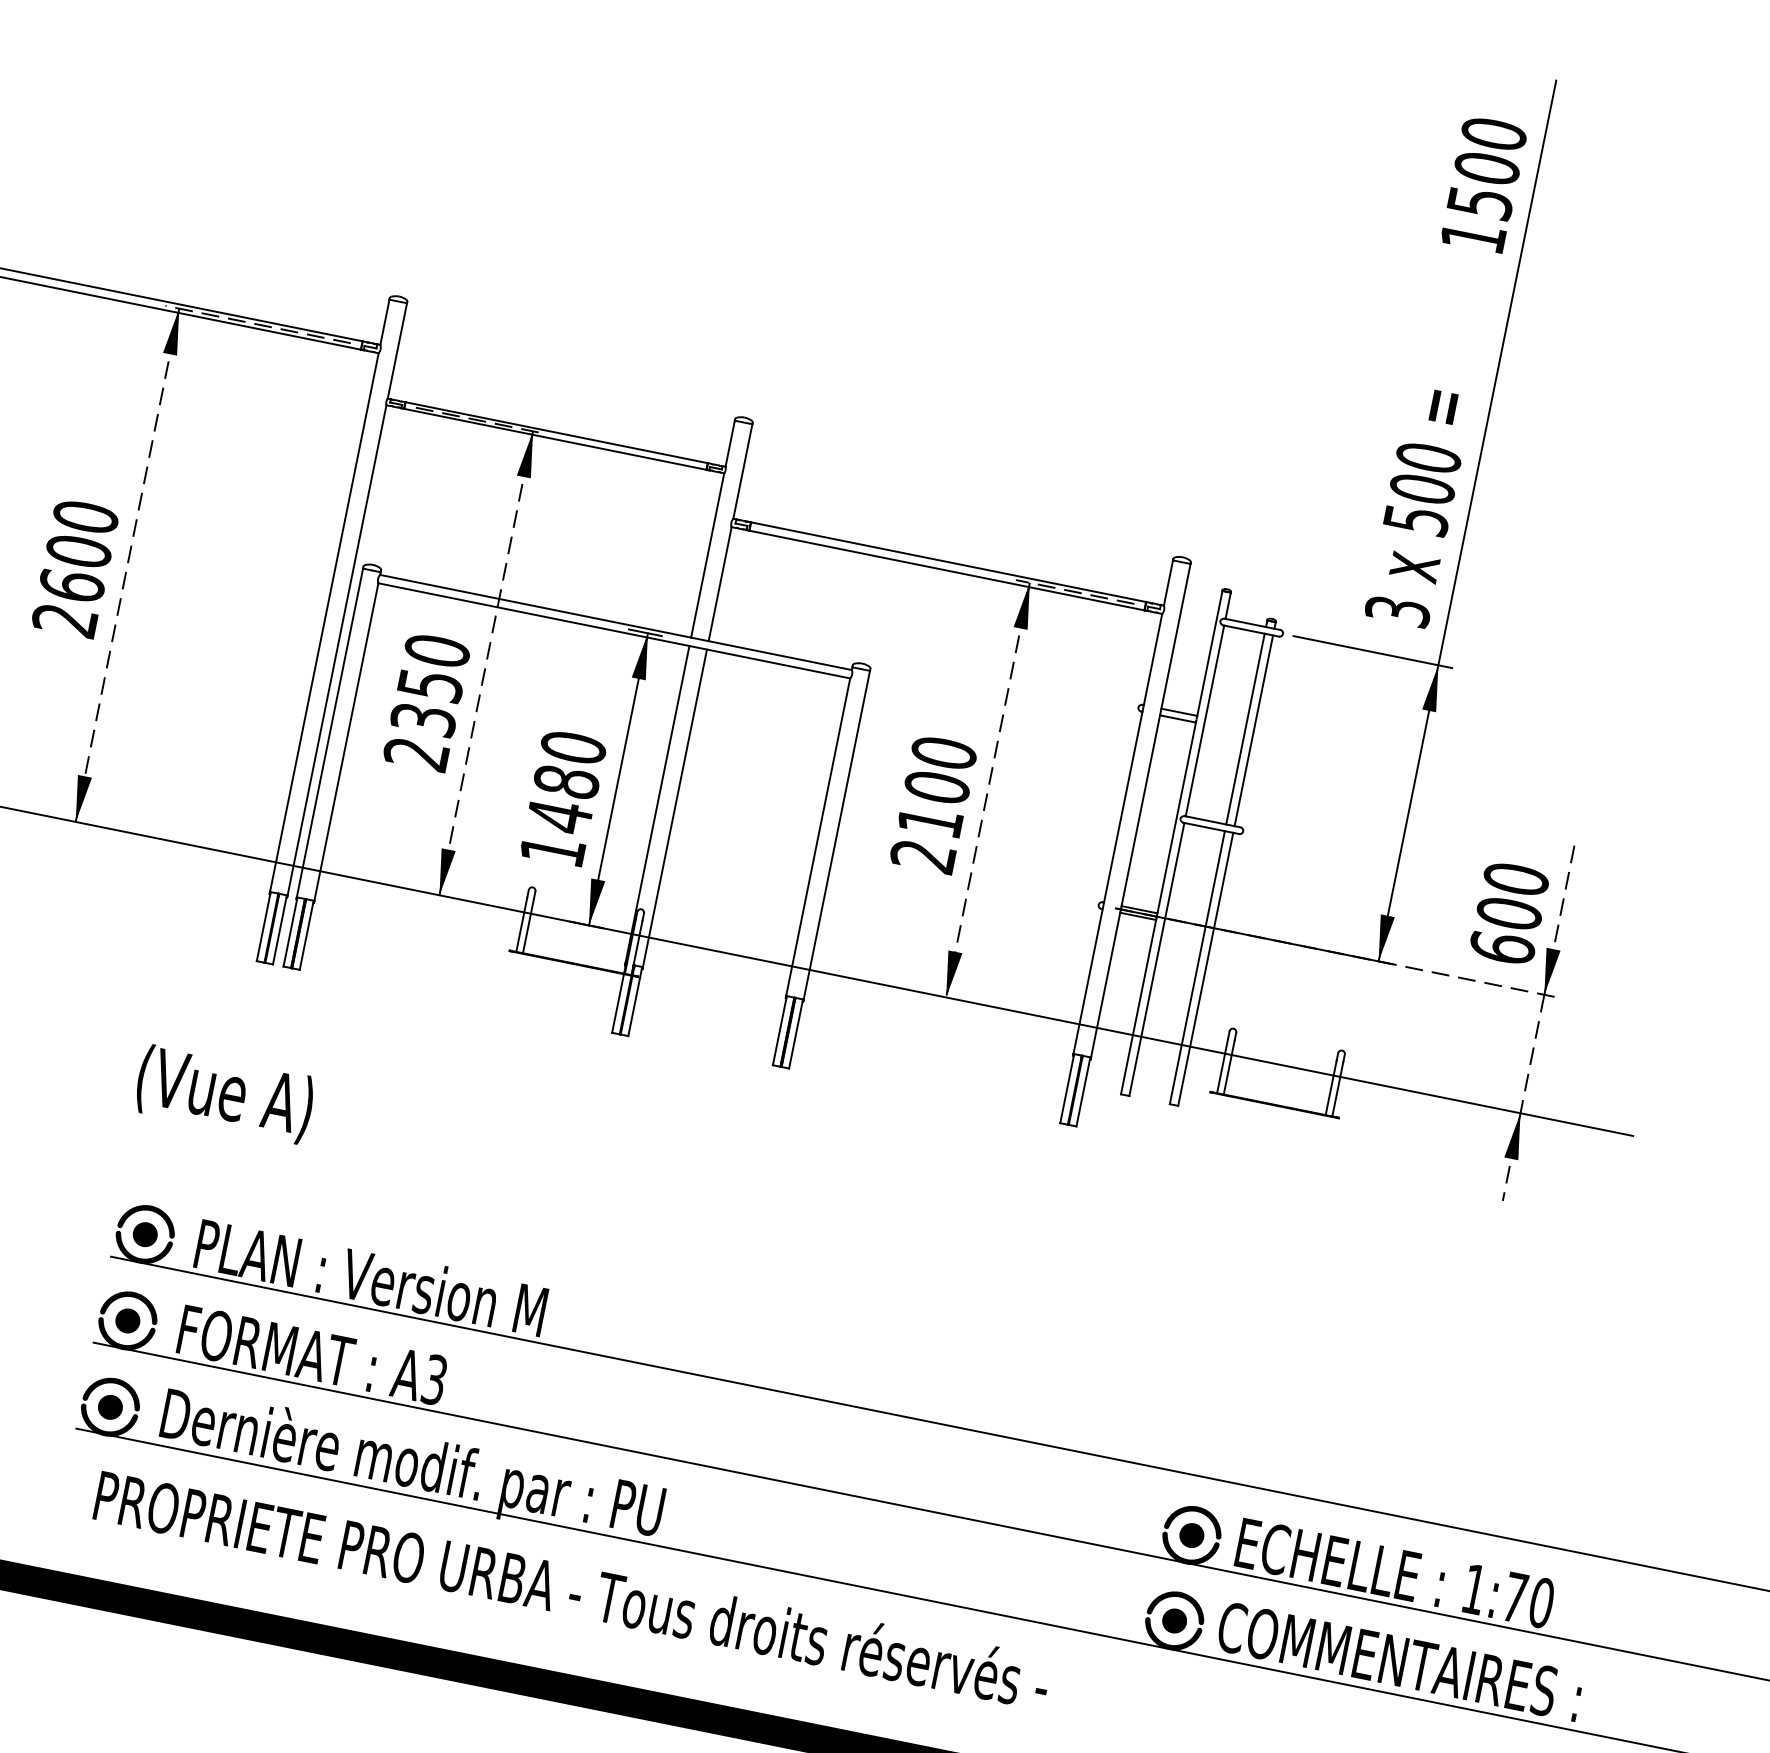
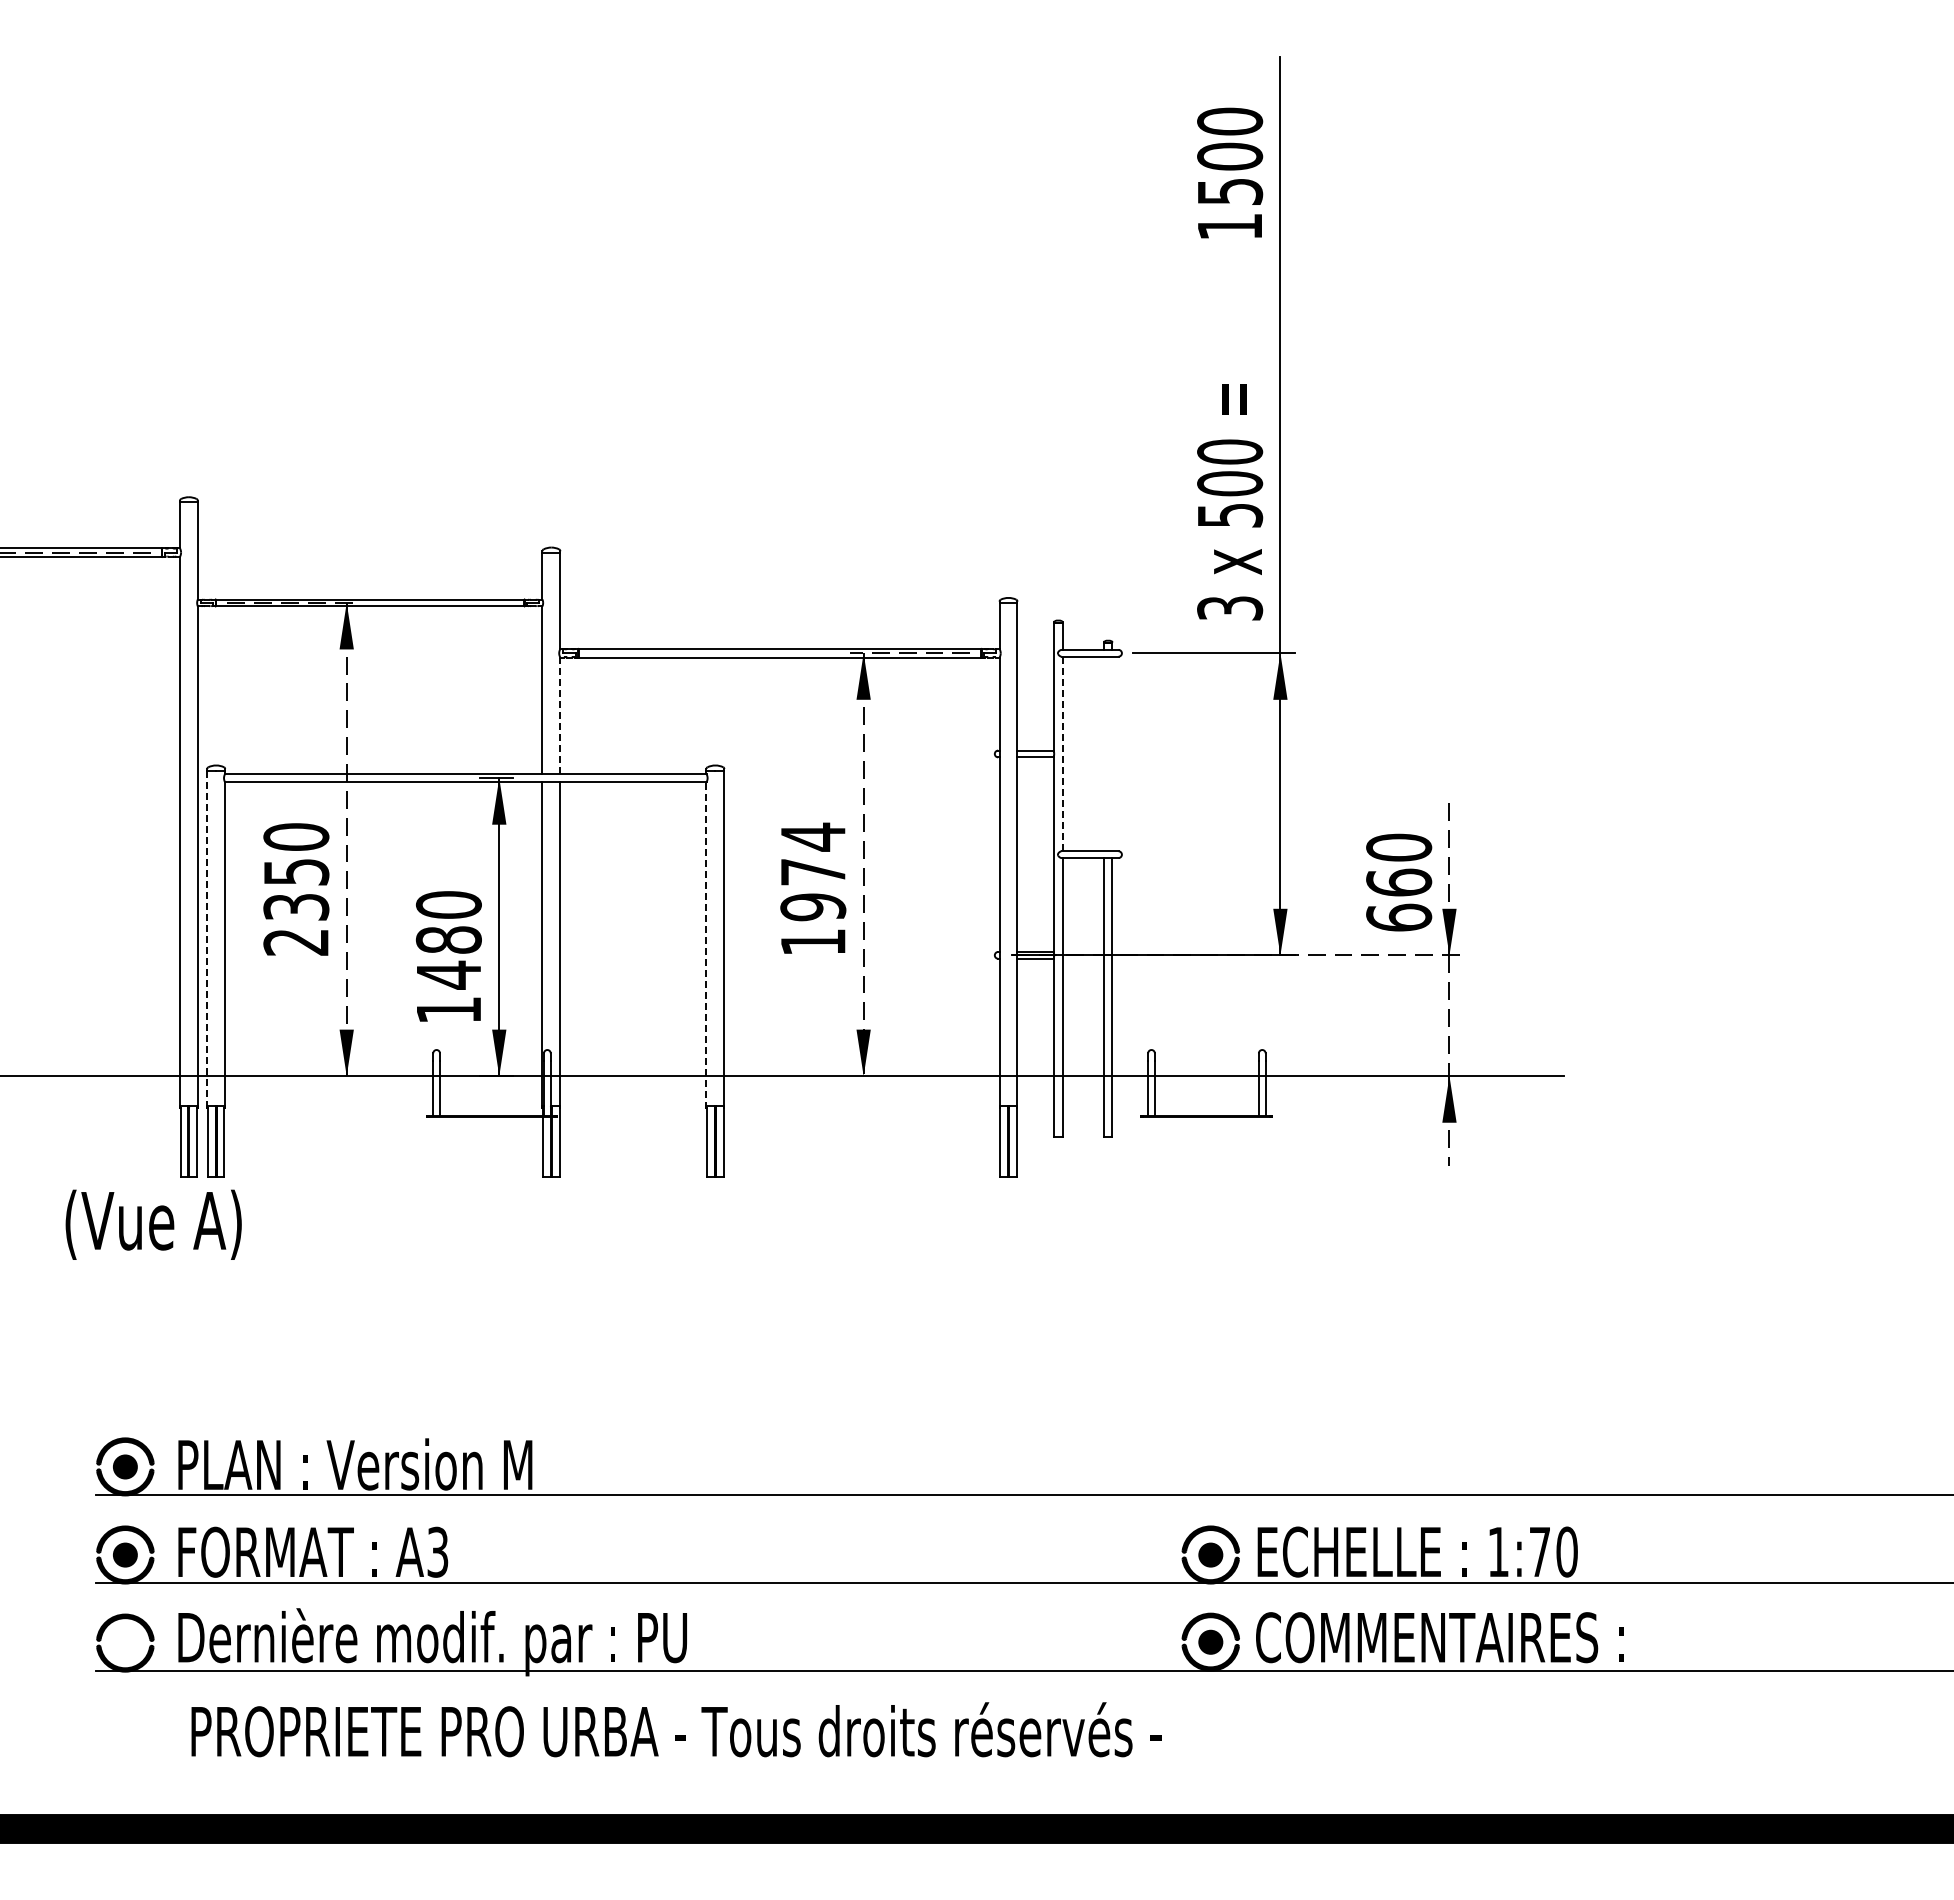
line: (720, 583) -> (560, 715), solid -> dashed
line: (1204, 720) -> (1062, 753), solid -> dashed
line: (1245, 728) -> (1103, 753), removed
line: (1253, 730) -> (1112, 753), removed
line: (330, 732) -> (207, 938), solid -> dashed
text: (934, 803) -> (813, 888), 2100 -> 1974
line: (818, 837) -> (706, 944), solid -> dashed
text: (1509, 913) -> (1399, 882), 600 -> 660
text: (224, 1094) -> (153, 1224), moved
part: (110, 1406) -> (125, 1642), removed
text: (572, 1588) -> (676, 1729), moved

